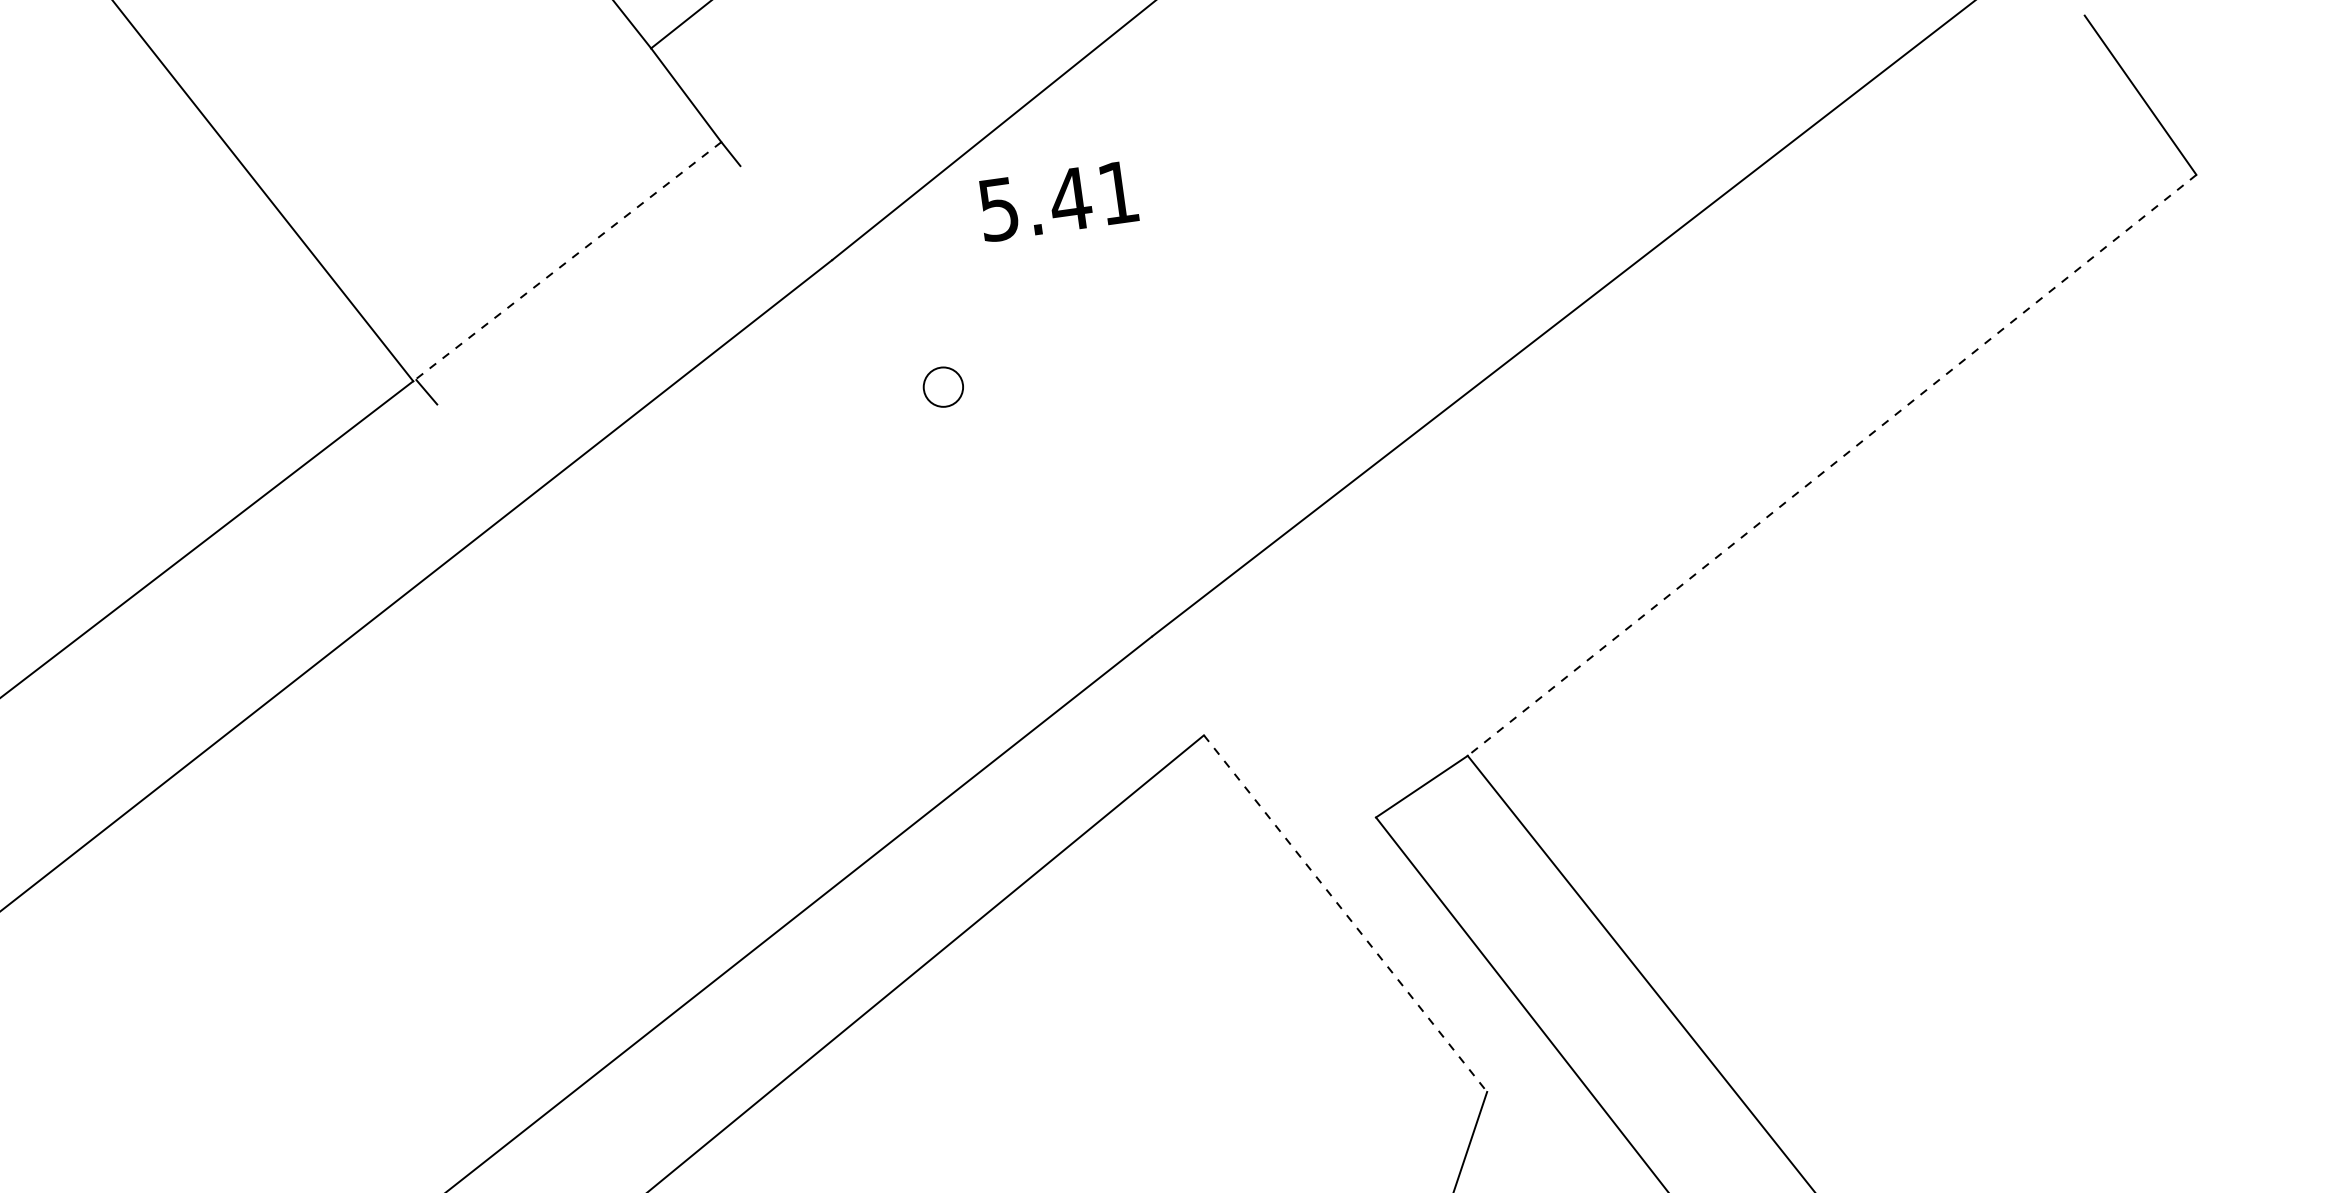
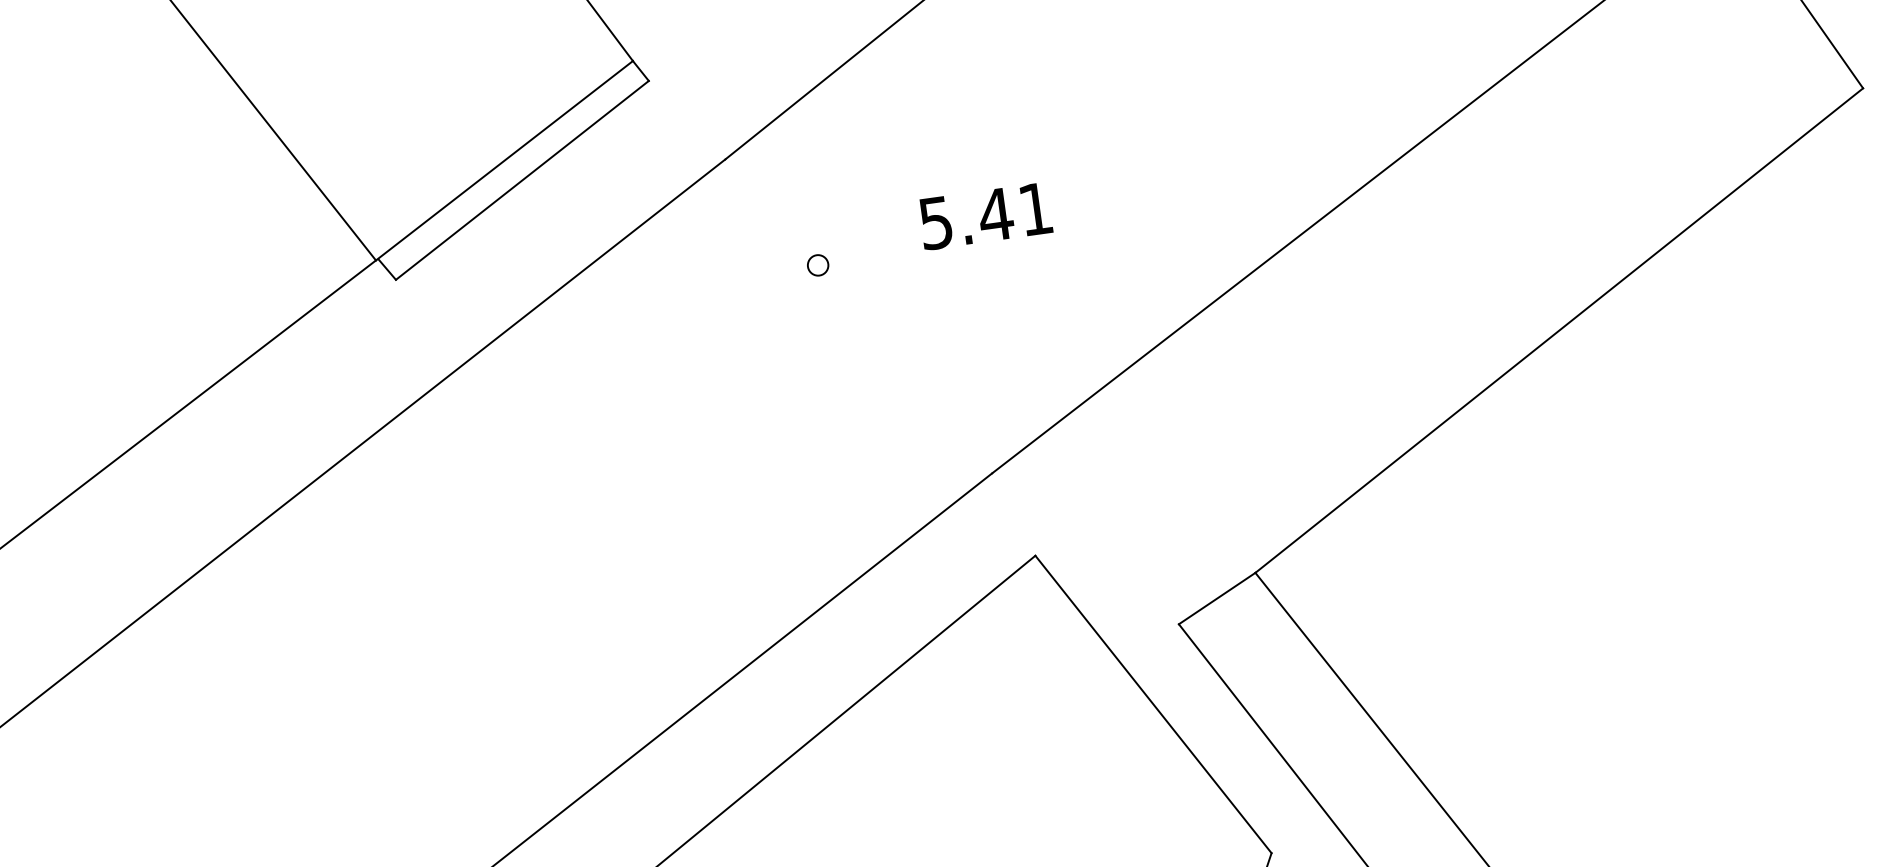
text: (1059, 201) -> (986, 216), moved
line: (566, 262) -> (503, 161), dashed -> solid
line: (588, 285) -> (522, 180), added
circle: (943, 386) -> (818, 264), size x0.62
line: (1832, 465) -> (1559, 330), dashed -> solid
line: (1345, 913) -> (1153, 704), dashed -> solid

